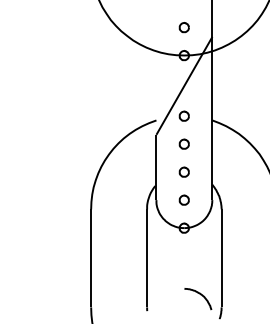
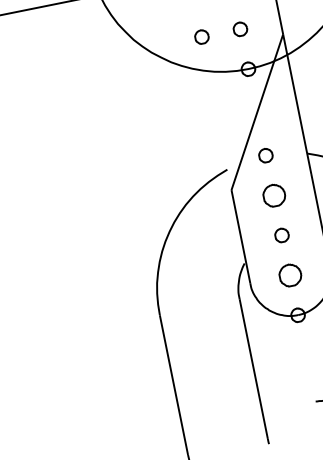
part: (156, 27) -> (200, 37), added
part: (183, 143) -> (272, 194), size x1.6
part: (183, 199) -> (288, 274), size x1.6

